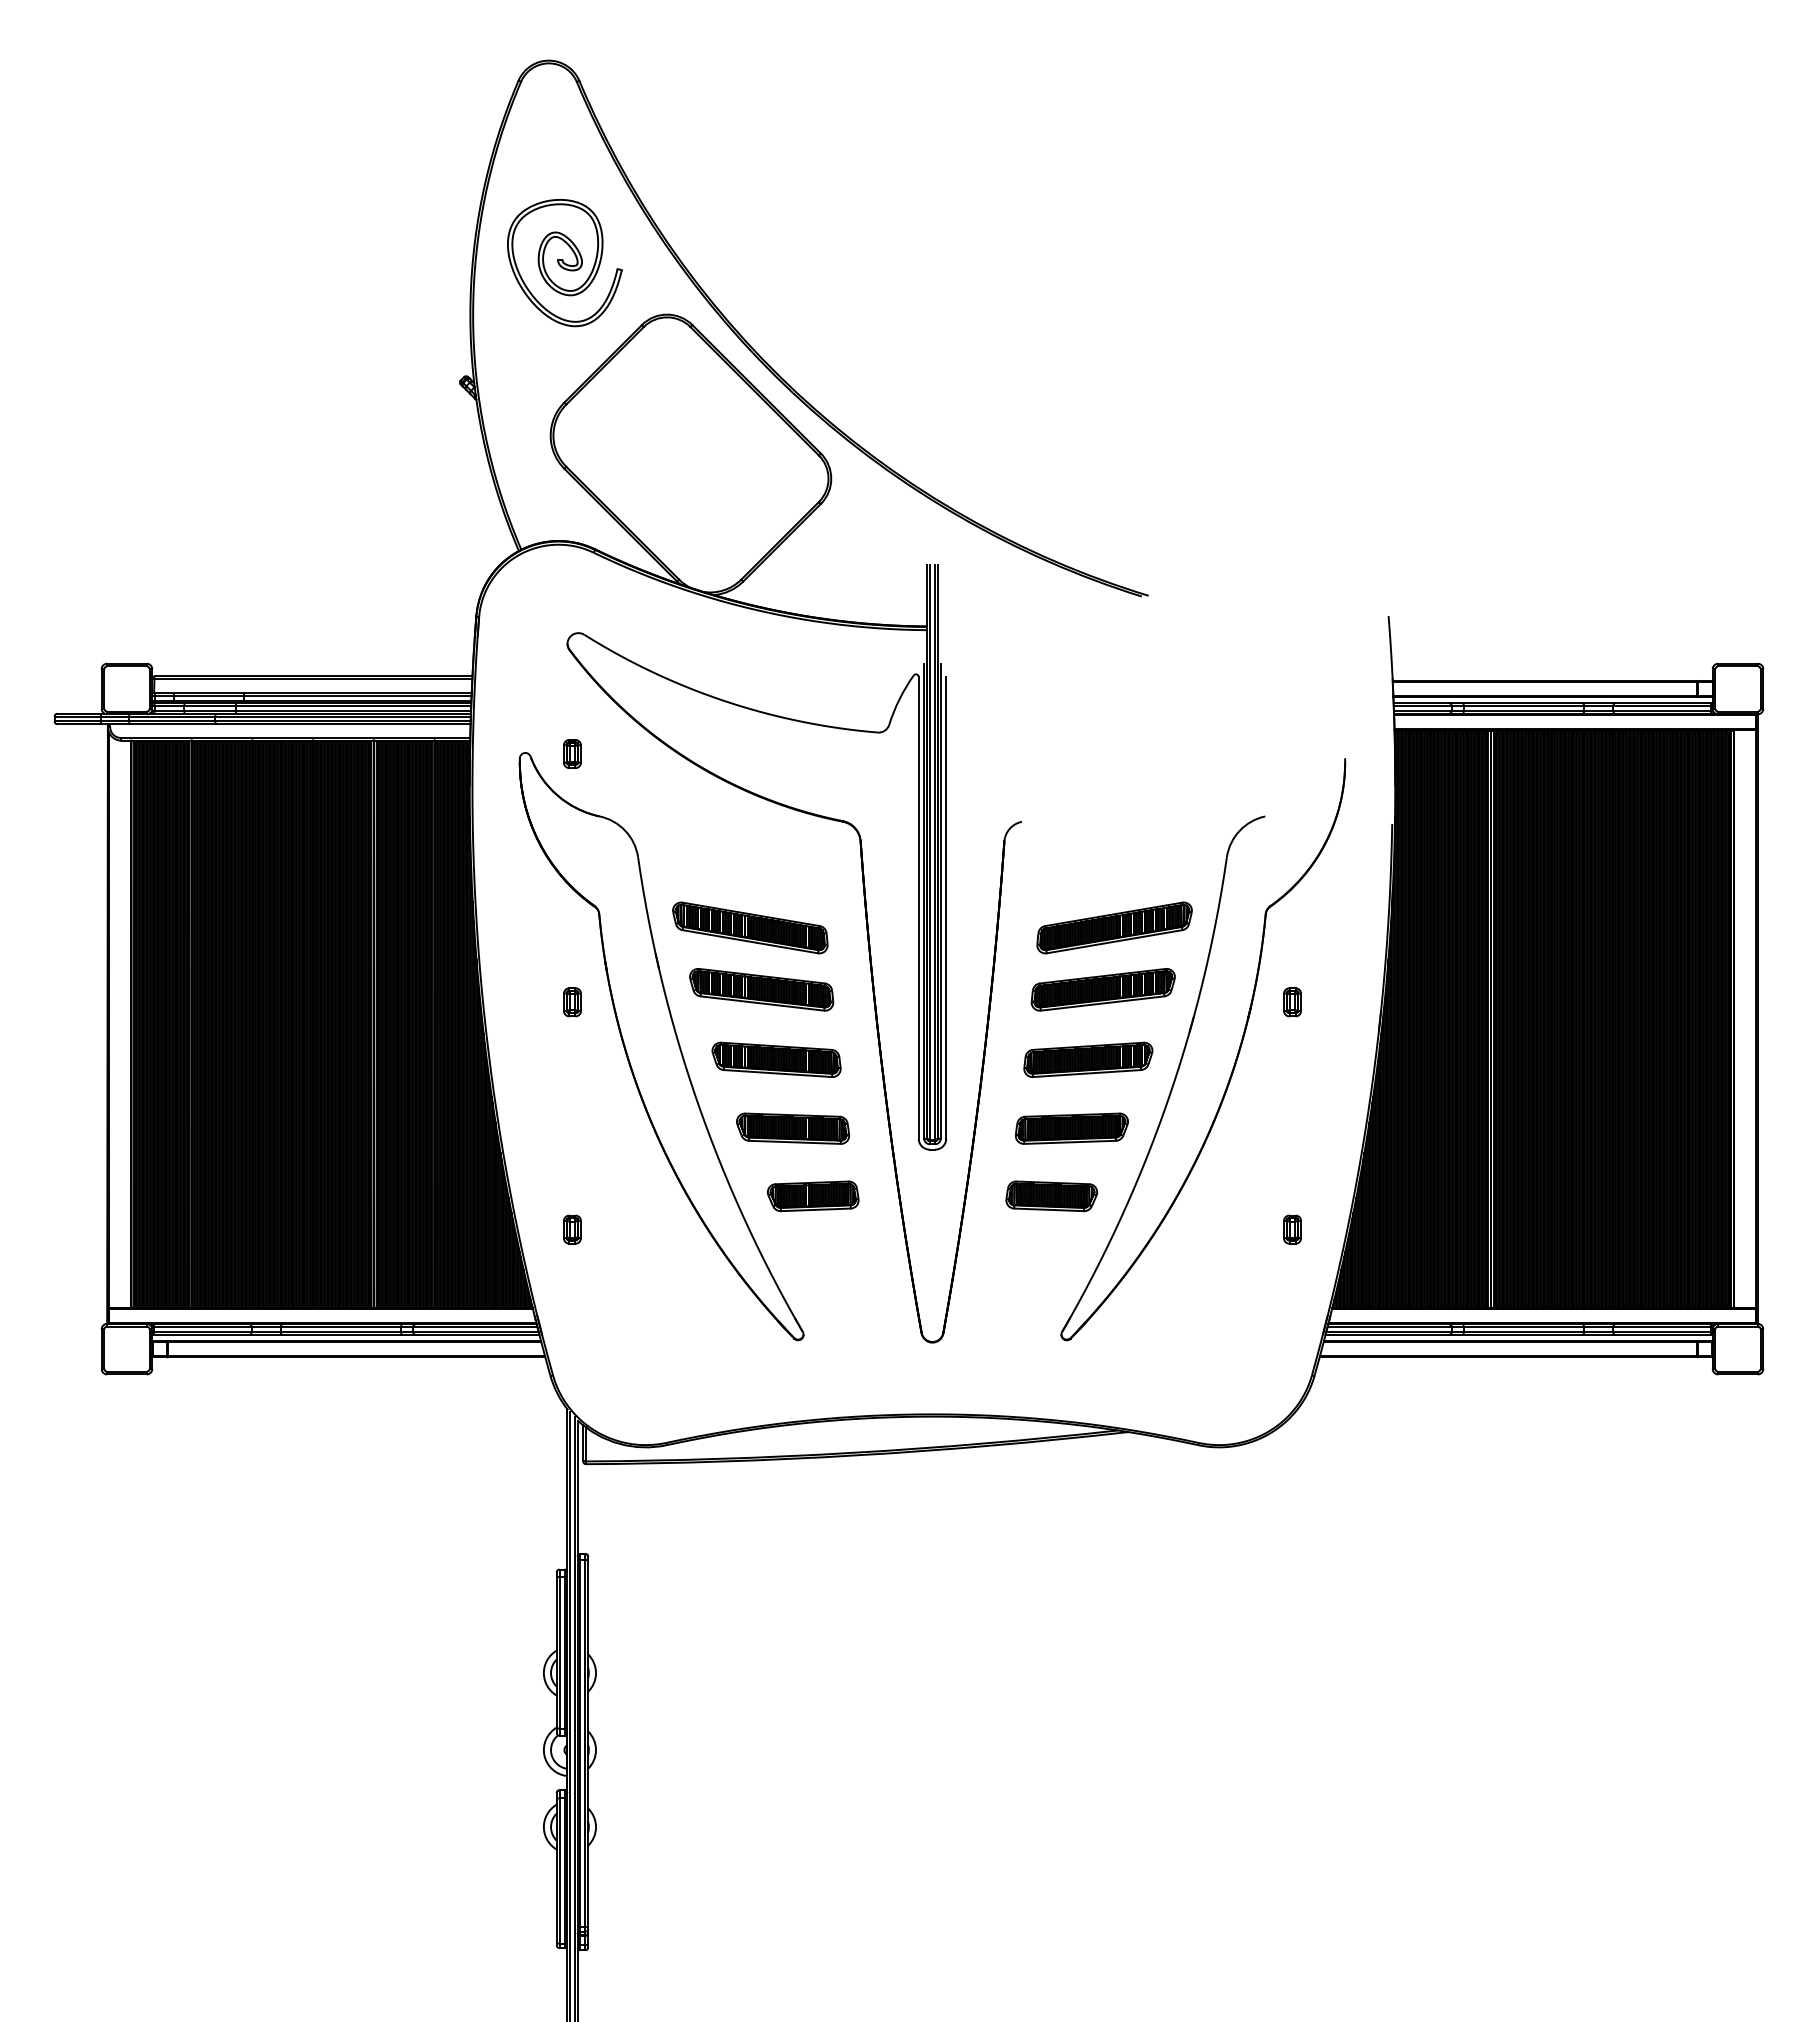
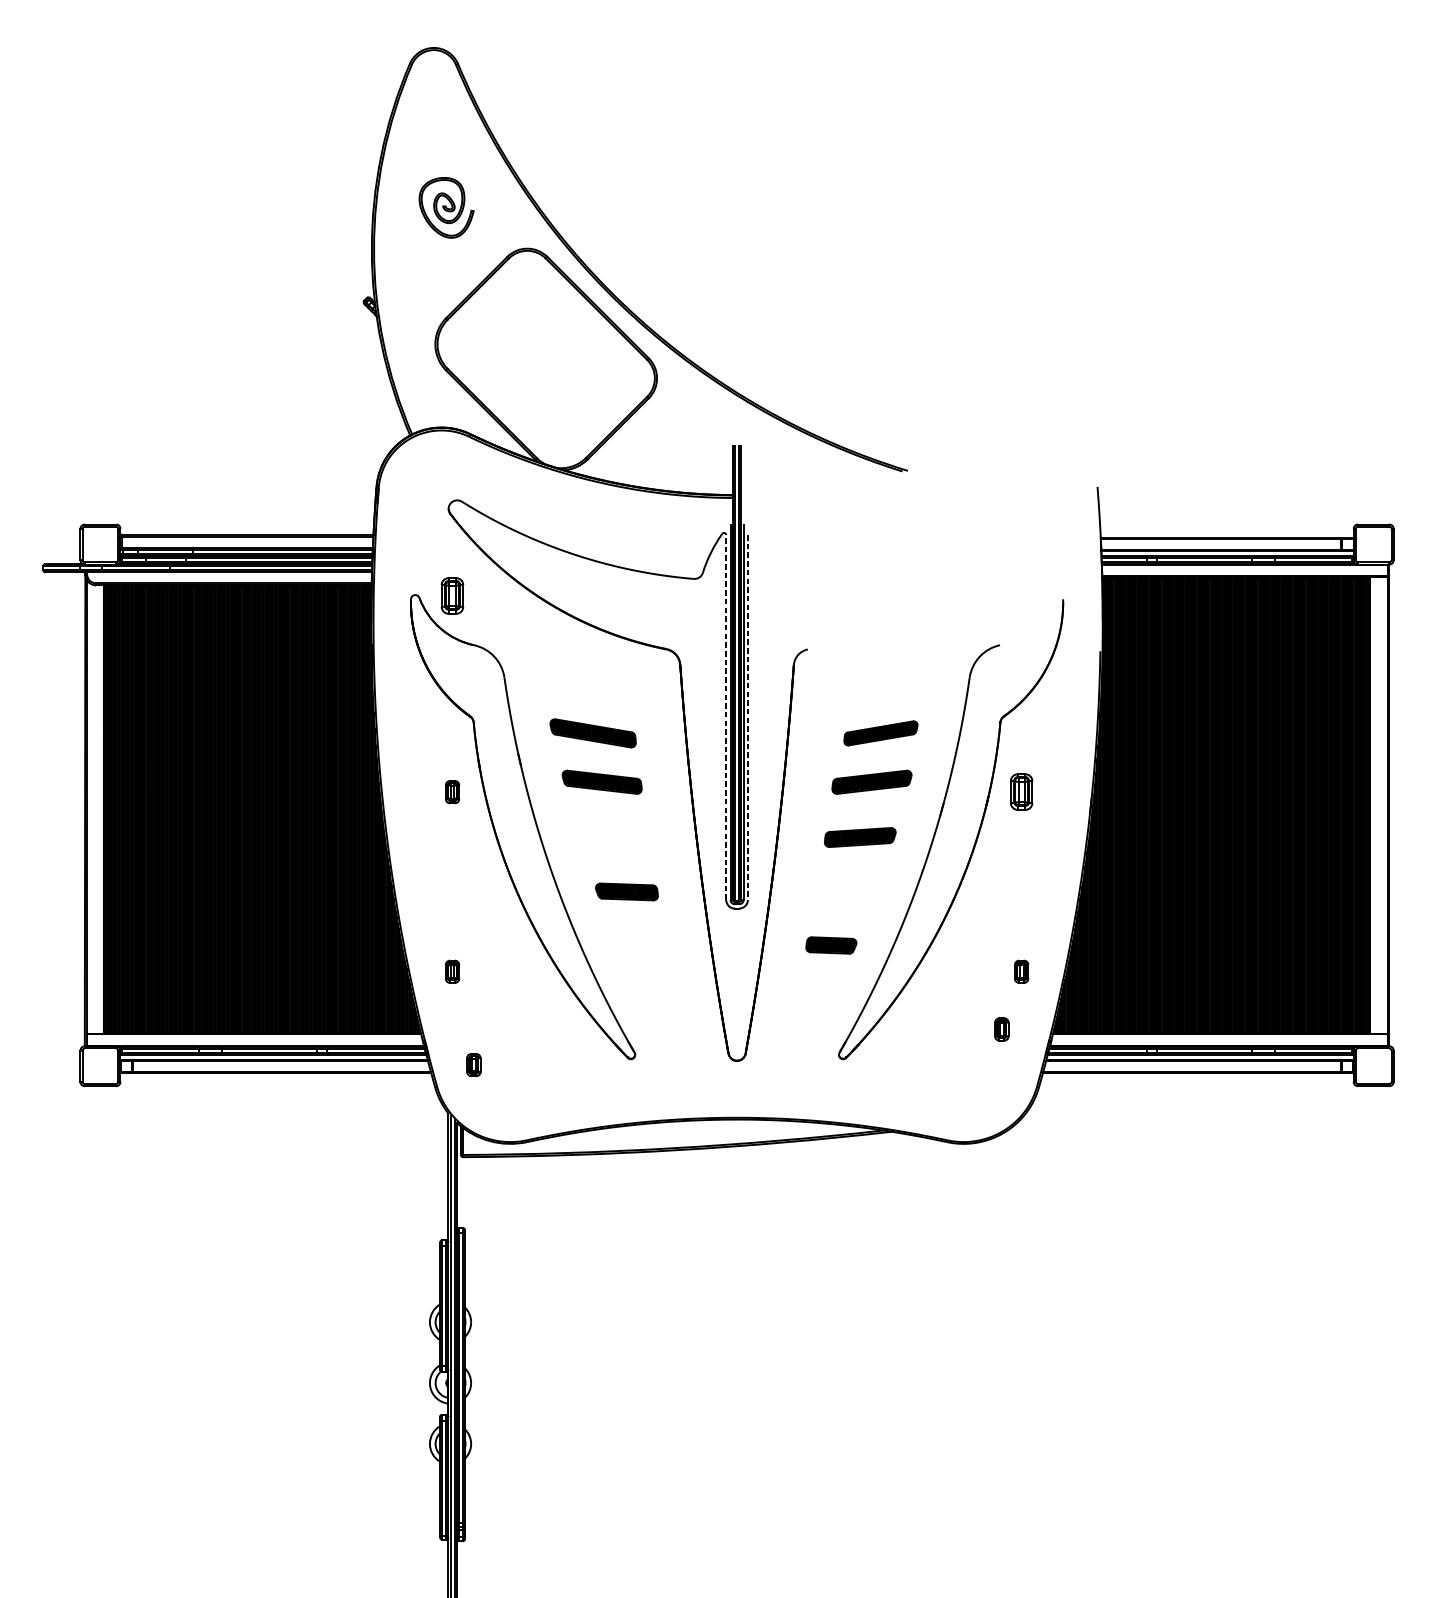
part: (564, 262) -> (446, 207), size x0.6
part: (572, 753) -> (452, 595), size x1.6
line: (918, 907) -> (726, 717), solid -> dashed
line: (946, 907) -> (748, 717), solid -> dashed
part: (750, 927) -> (593, 733), size x0.7
part: (1114, 927) -> (880, 733), size x0.6
part: (761, 989) -> (601, 782), size x0.7
part: (1102, 989) -> (871, 782), size x0.7
part: (1292, 1002) -> (1021, 792), size x1.6
part: (776, 1059) -> (613, 837), removed
part: (1088, 1059) -> (860, 837), size x0.7
part: (793, 1128) -> (627, 891), size x0.7
part: (1071, 1128) -> (846, 891), removed
part: (812, 1196) -> (642, 945), removed
part: (1051, 1196) -> (831, 945), size x0.7
part: (1267, 1302) -> (1001, 1029), added
part: (599, 1347) -> (473, 1064), added

